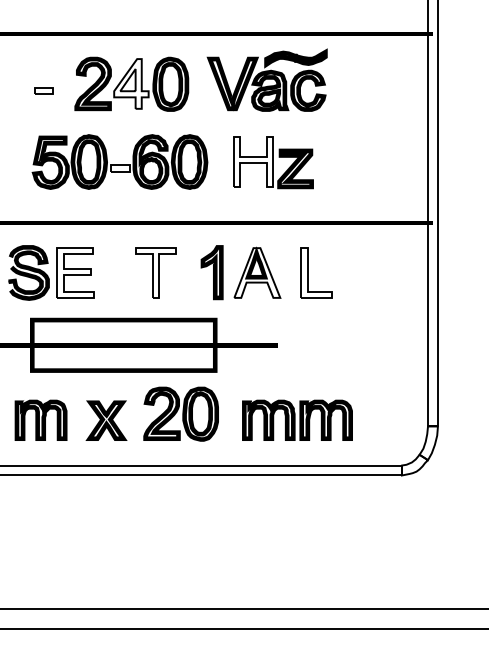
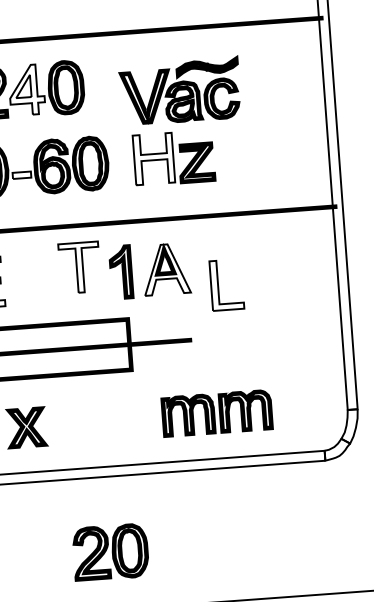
part: (266, 79) -> (179, 90), moved
part: (155, 272) -> (79, 267), moved
part: (308, 272) -> (218, 285), moved
part: (180, 413) -> (109, 551), moved

